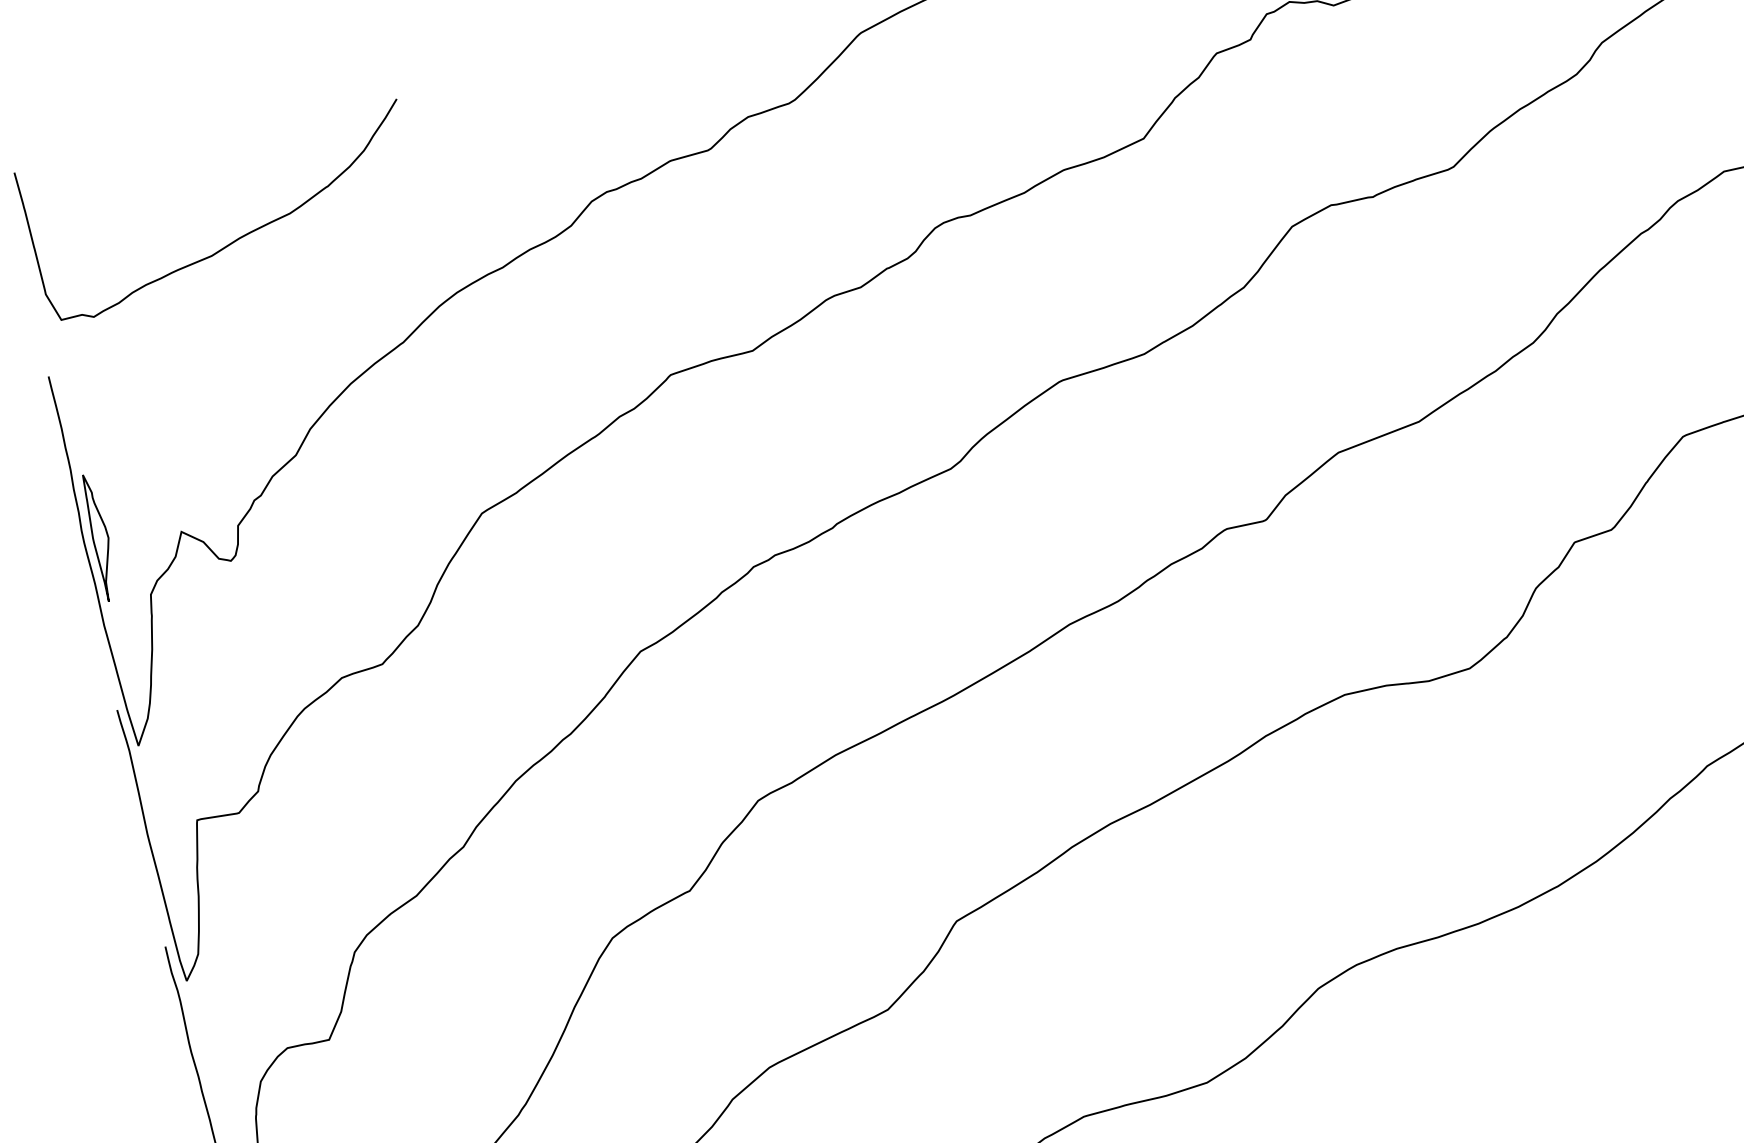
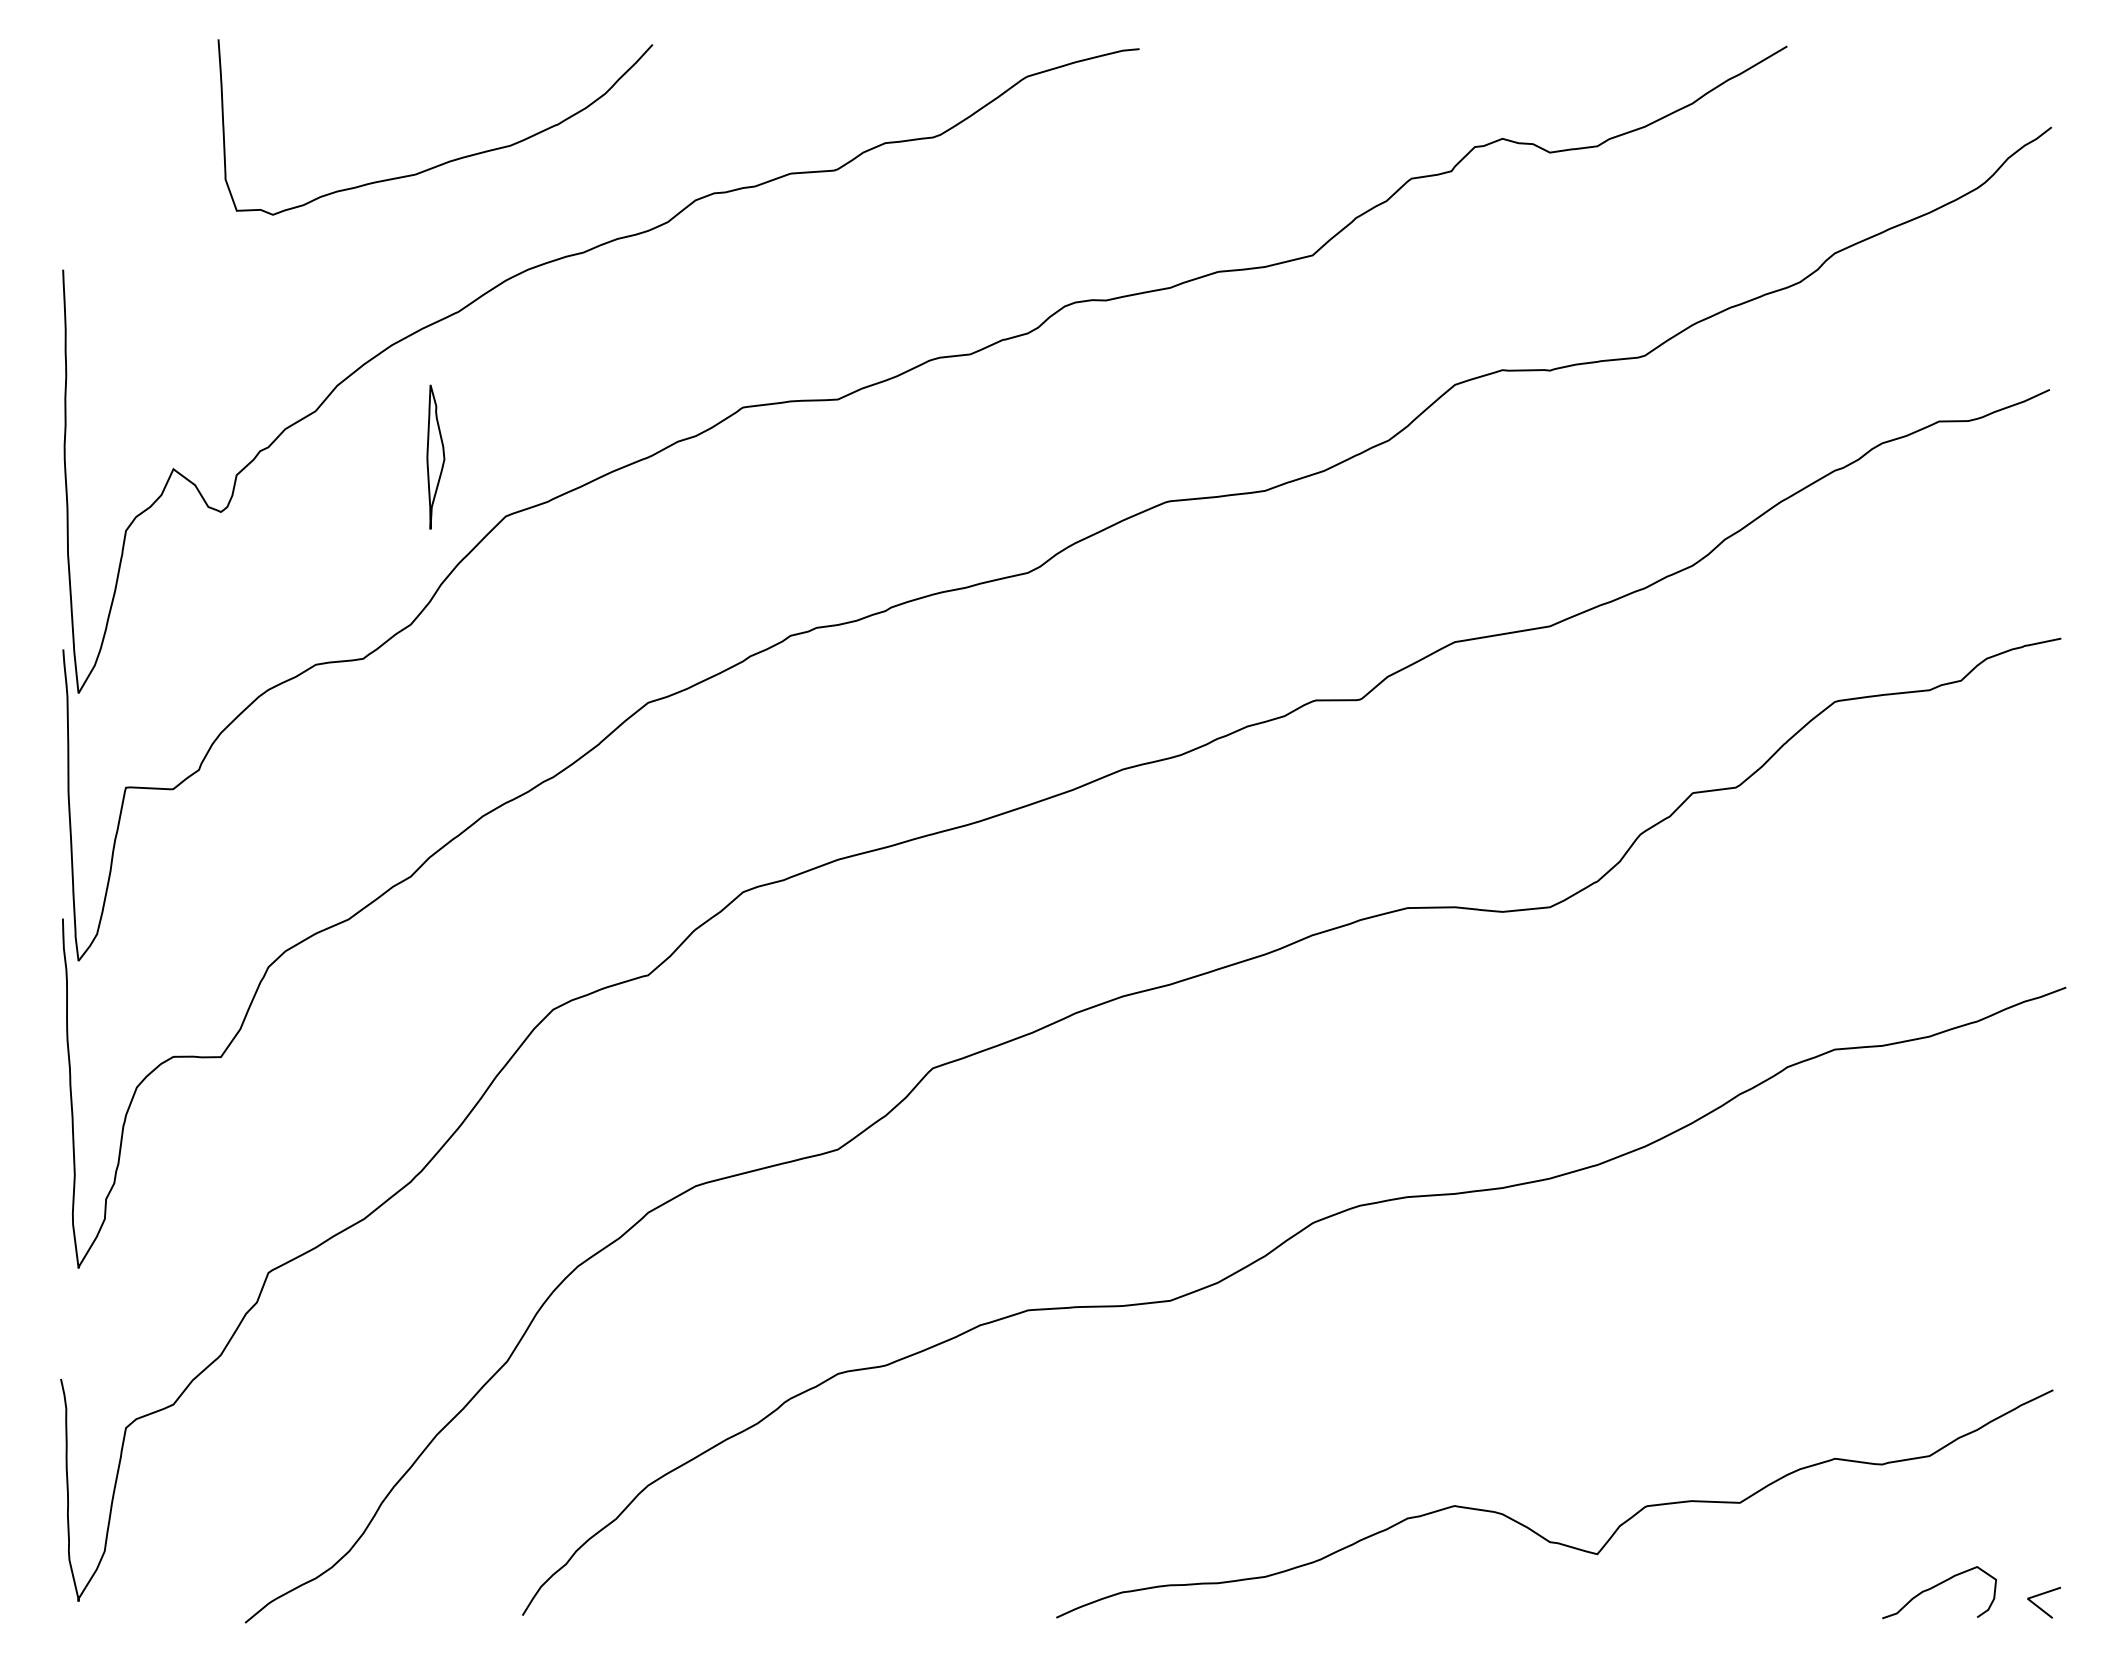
curve: (236, 238) -> (446, 161), moved
part: (100, 536) -> (435, 456), moved

